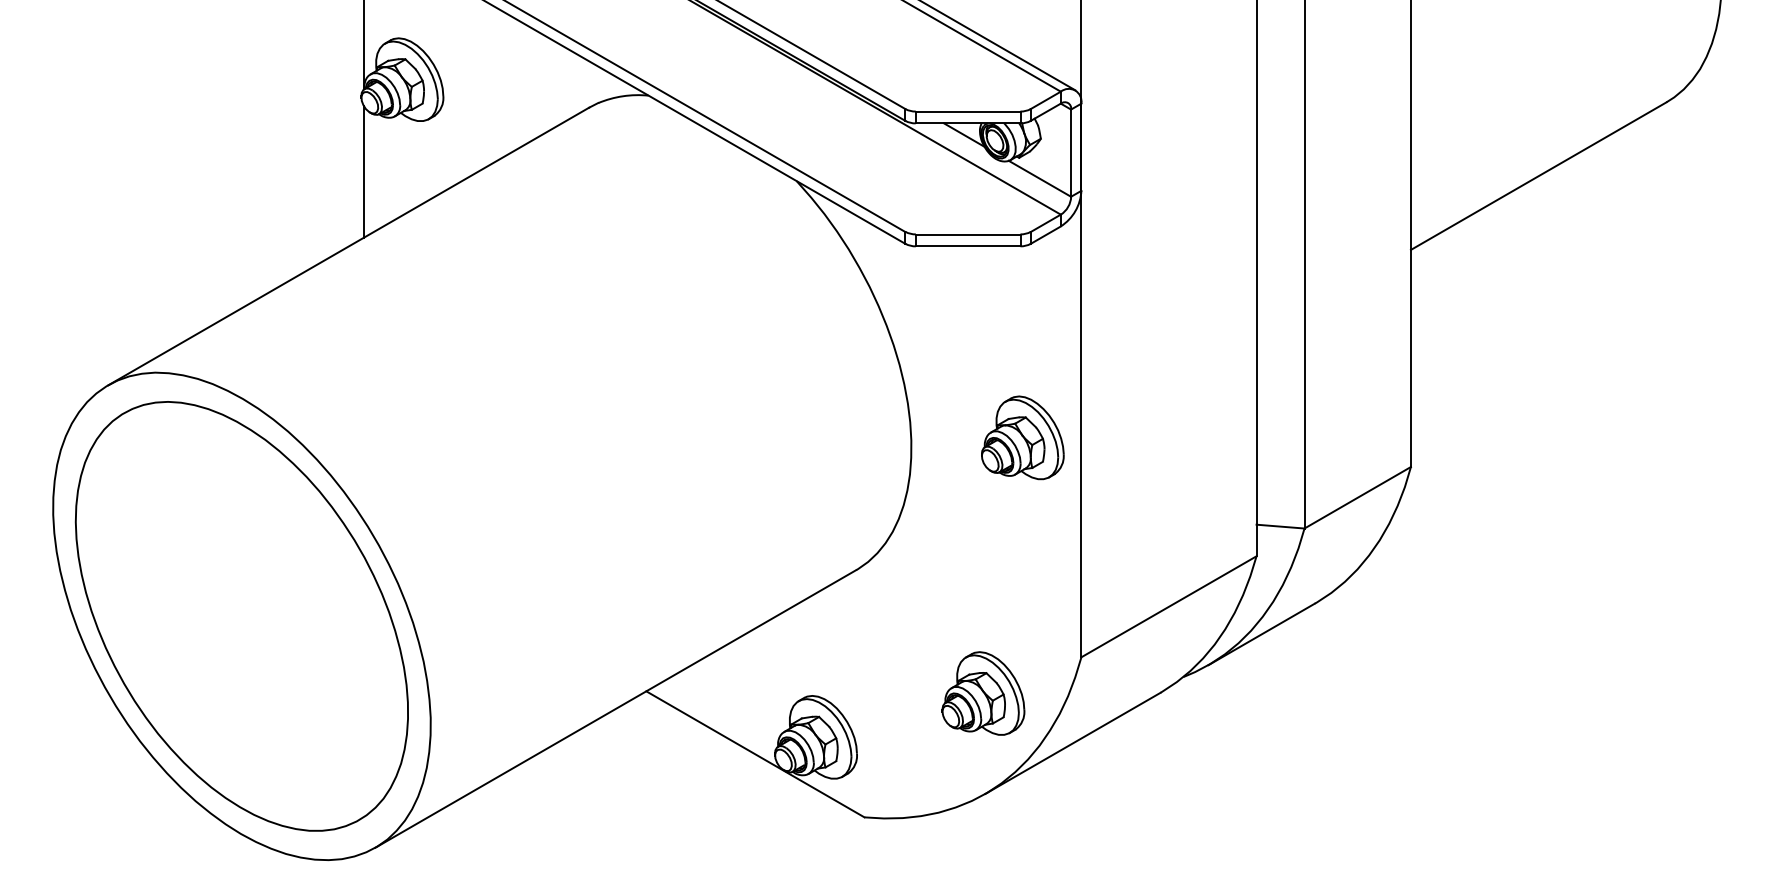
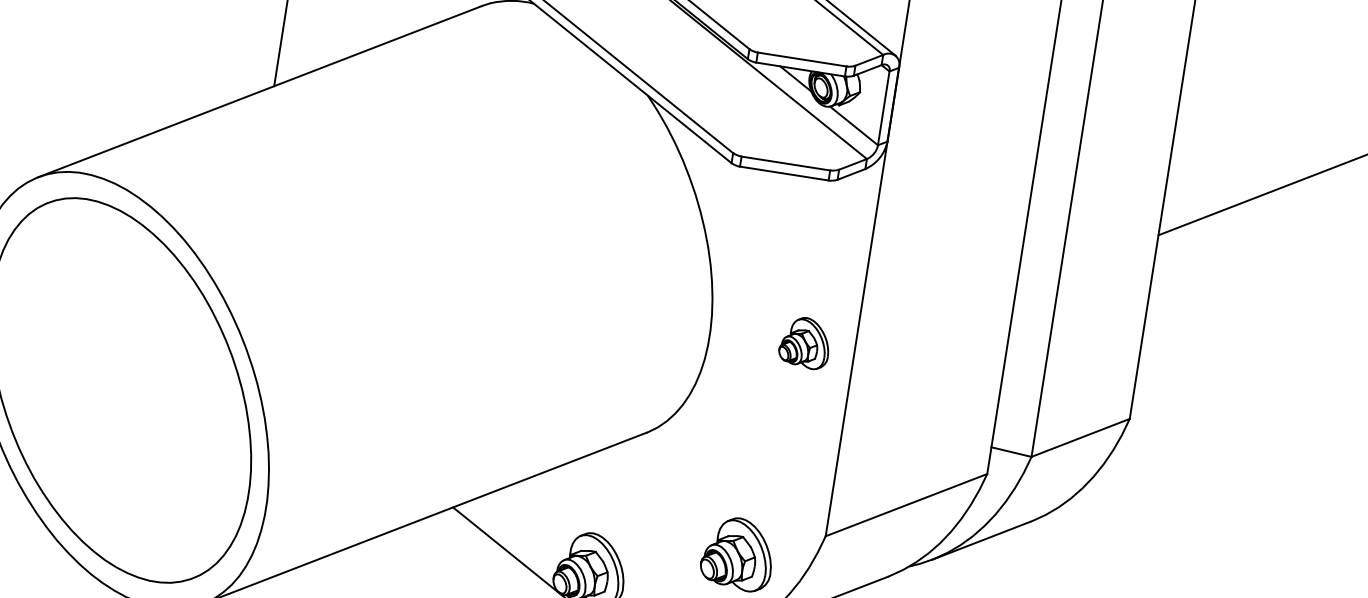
part: (1022, 437) -> (804, 342), size x0.7

